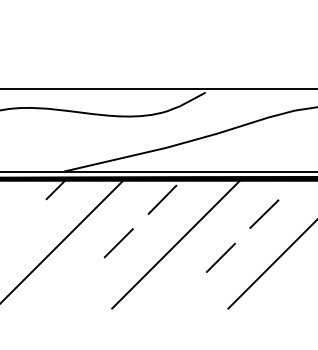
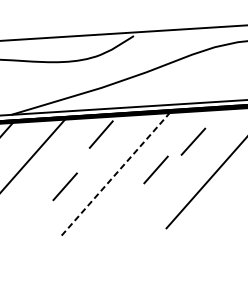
line: (118, 243) -> (64, 187), moved
line: (176, 244) -> (116, 173), solid -> dashed
line: (220, 257) -> (155, 169), moved

